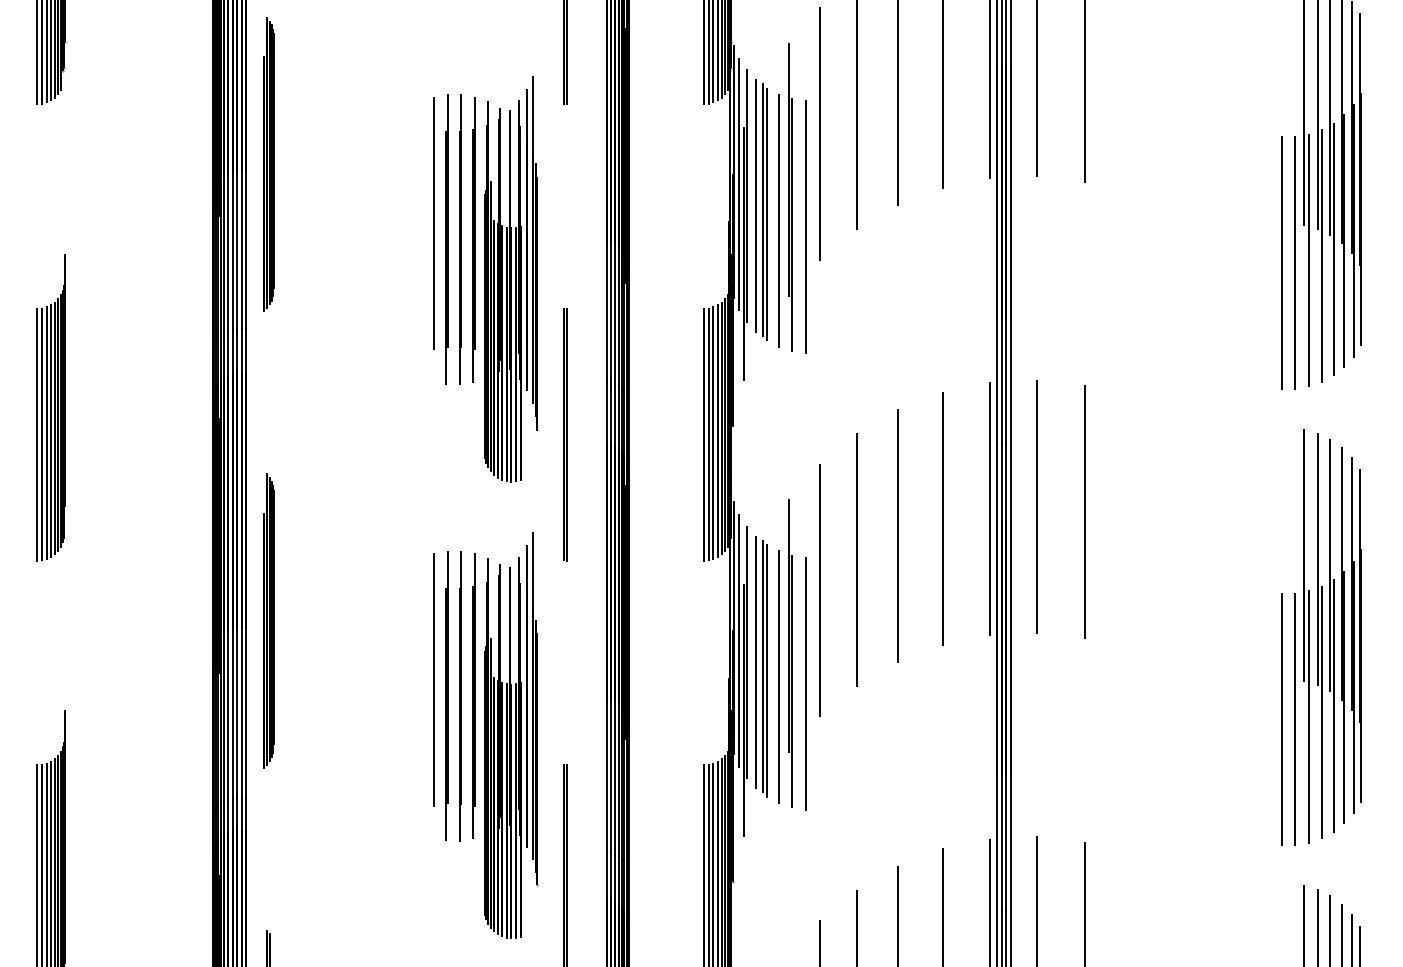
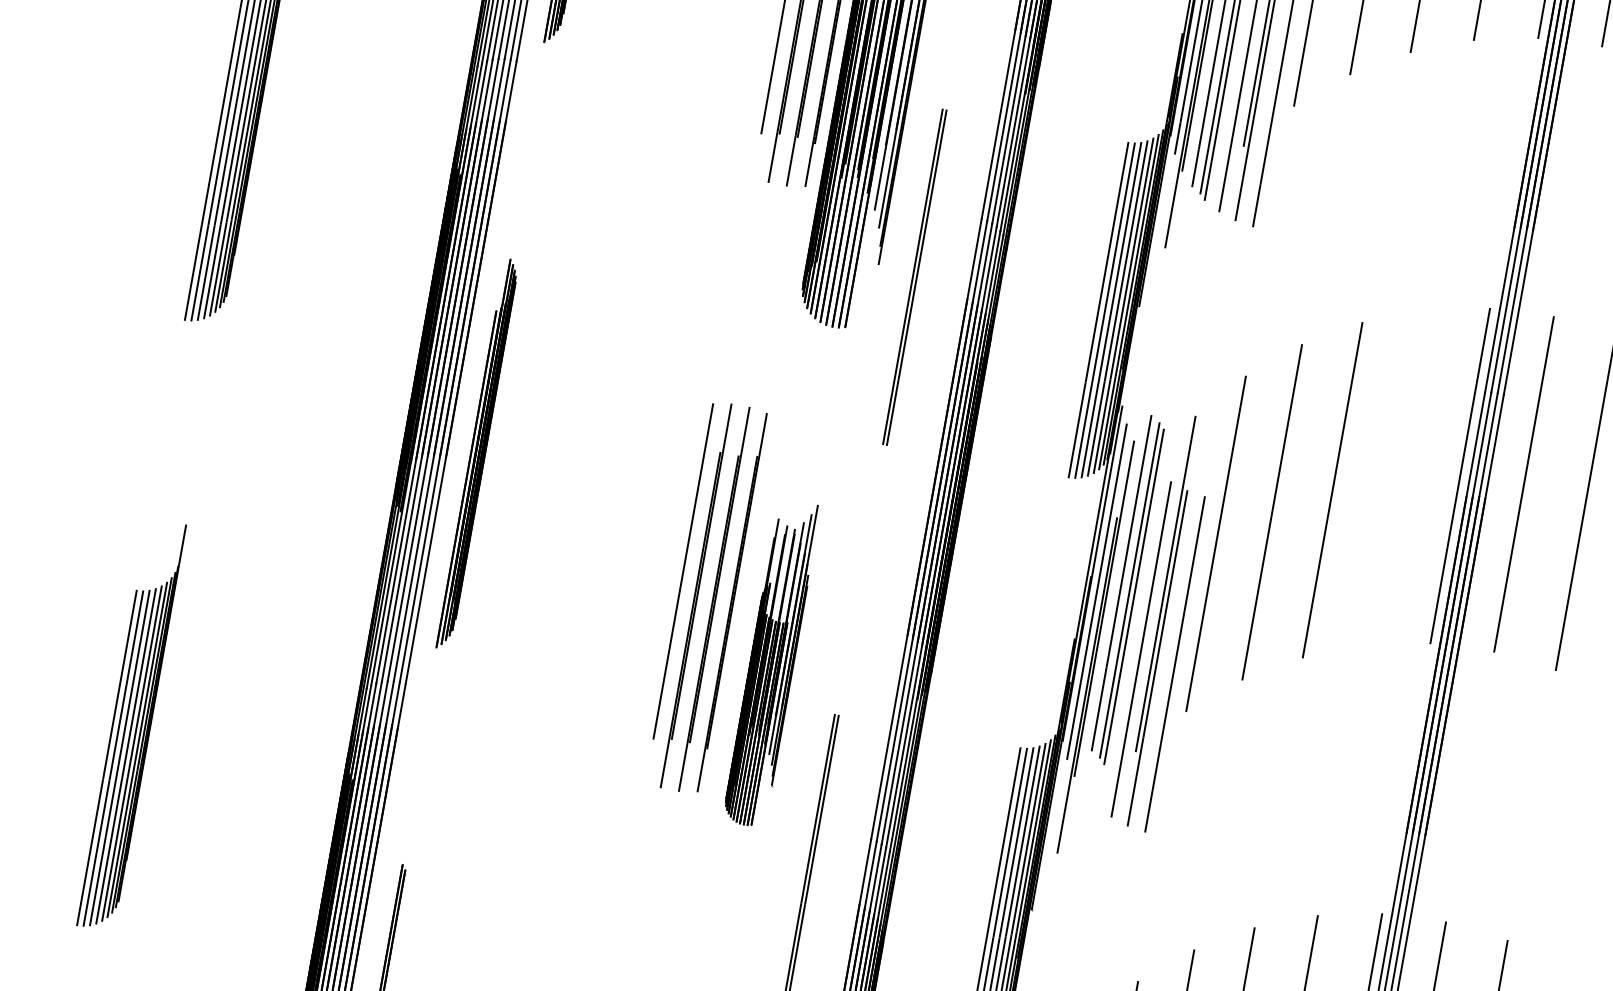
line: (942, 518) -> (1395, 477), removed
part: (761, 666) -> (1127, 589), moved
part: (511, 735) -> (772, 663), size x0.6

